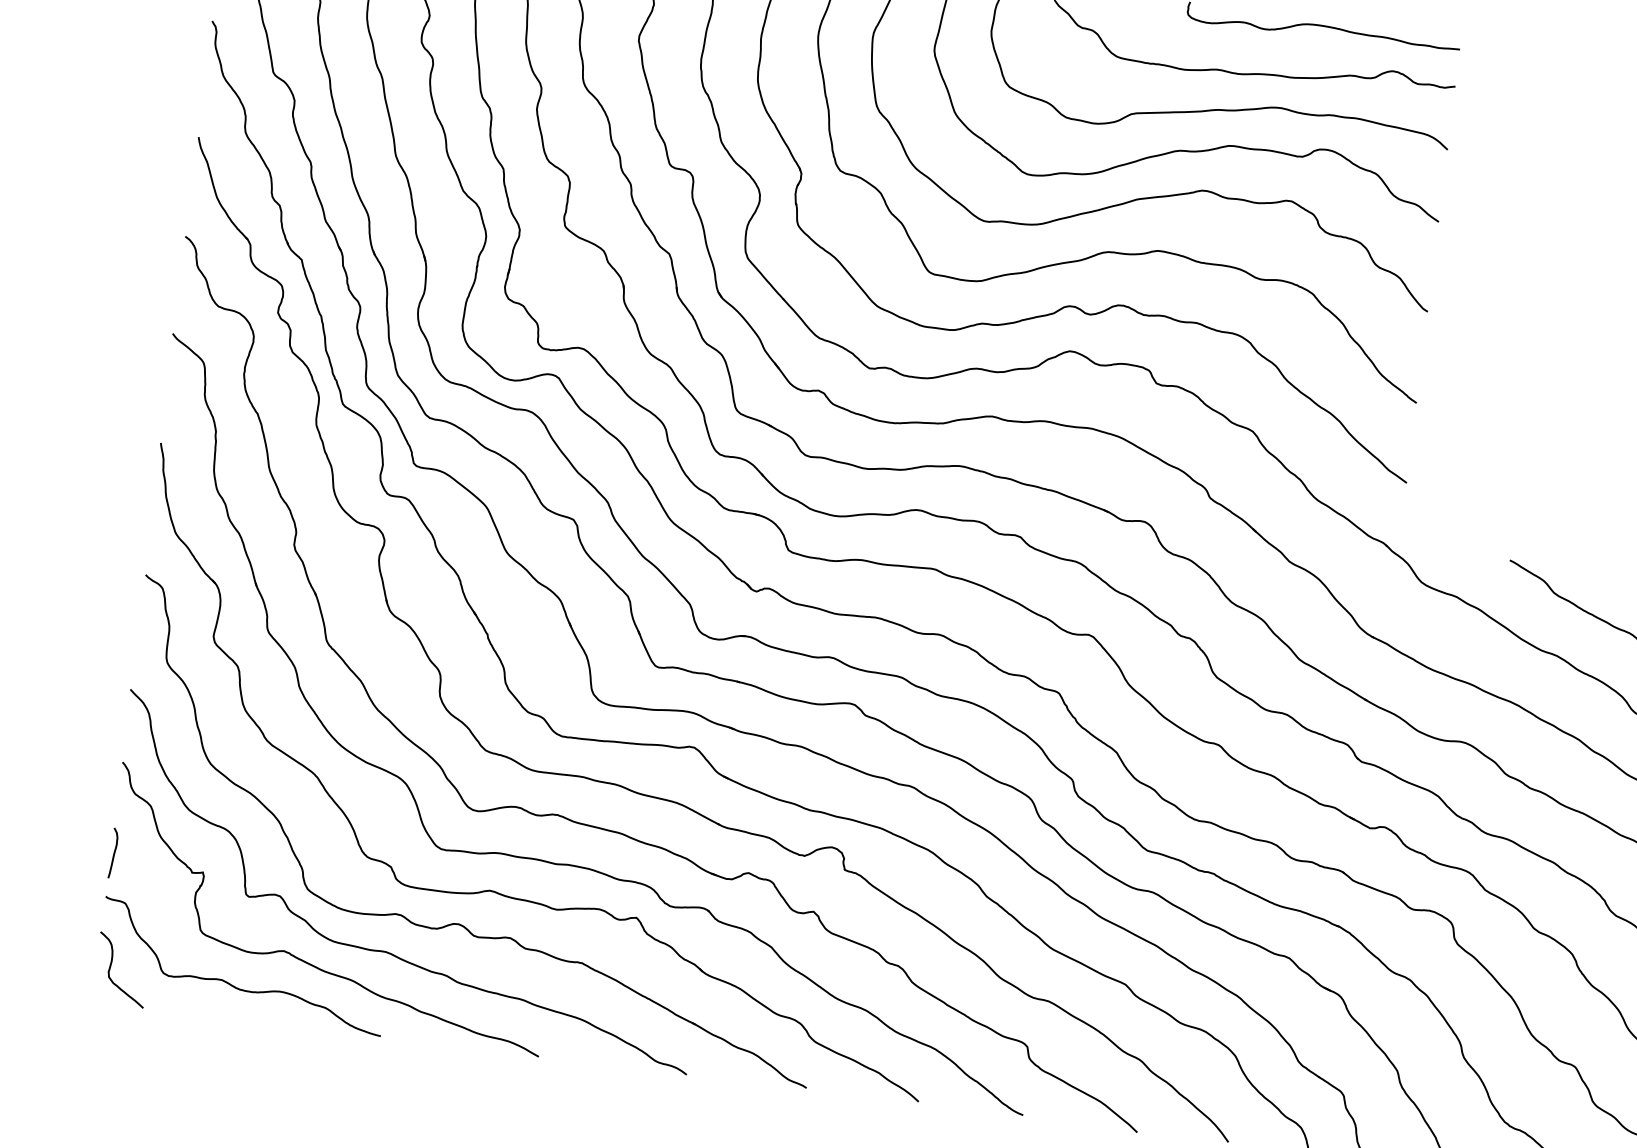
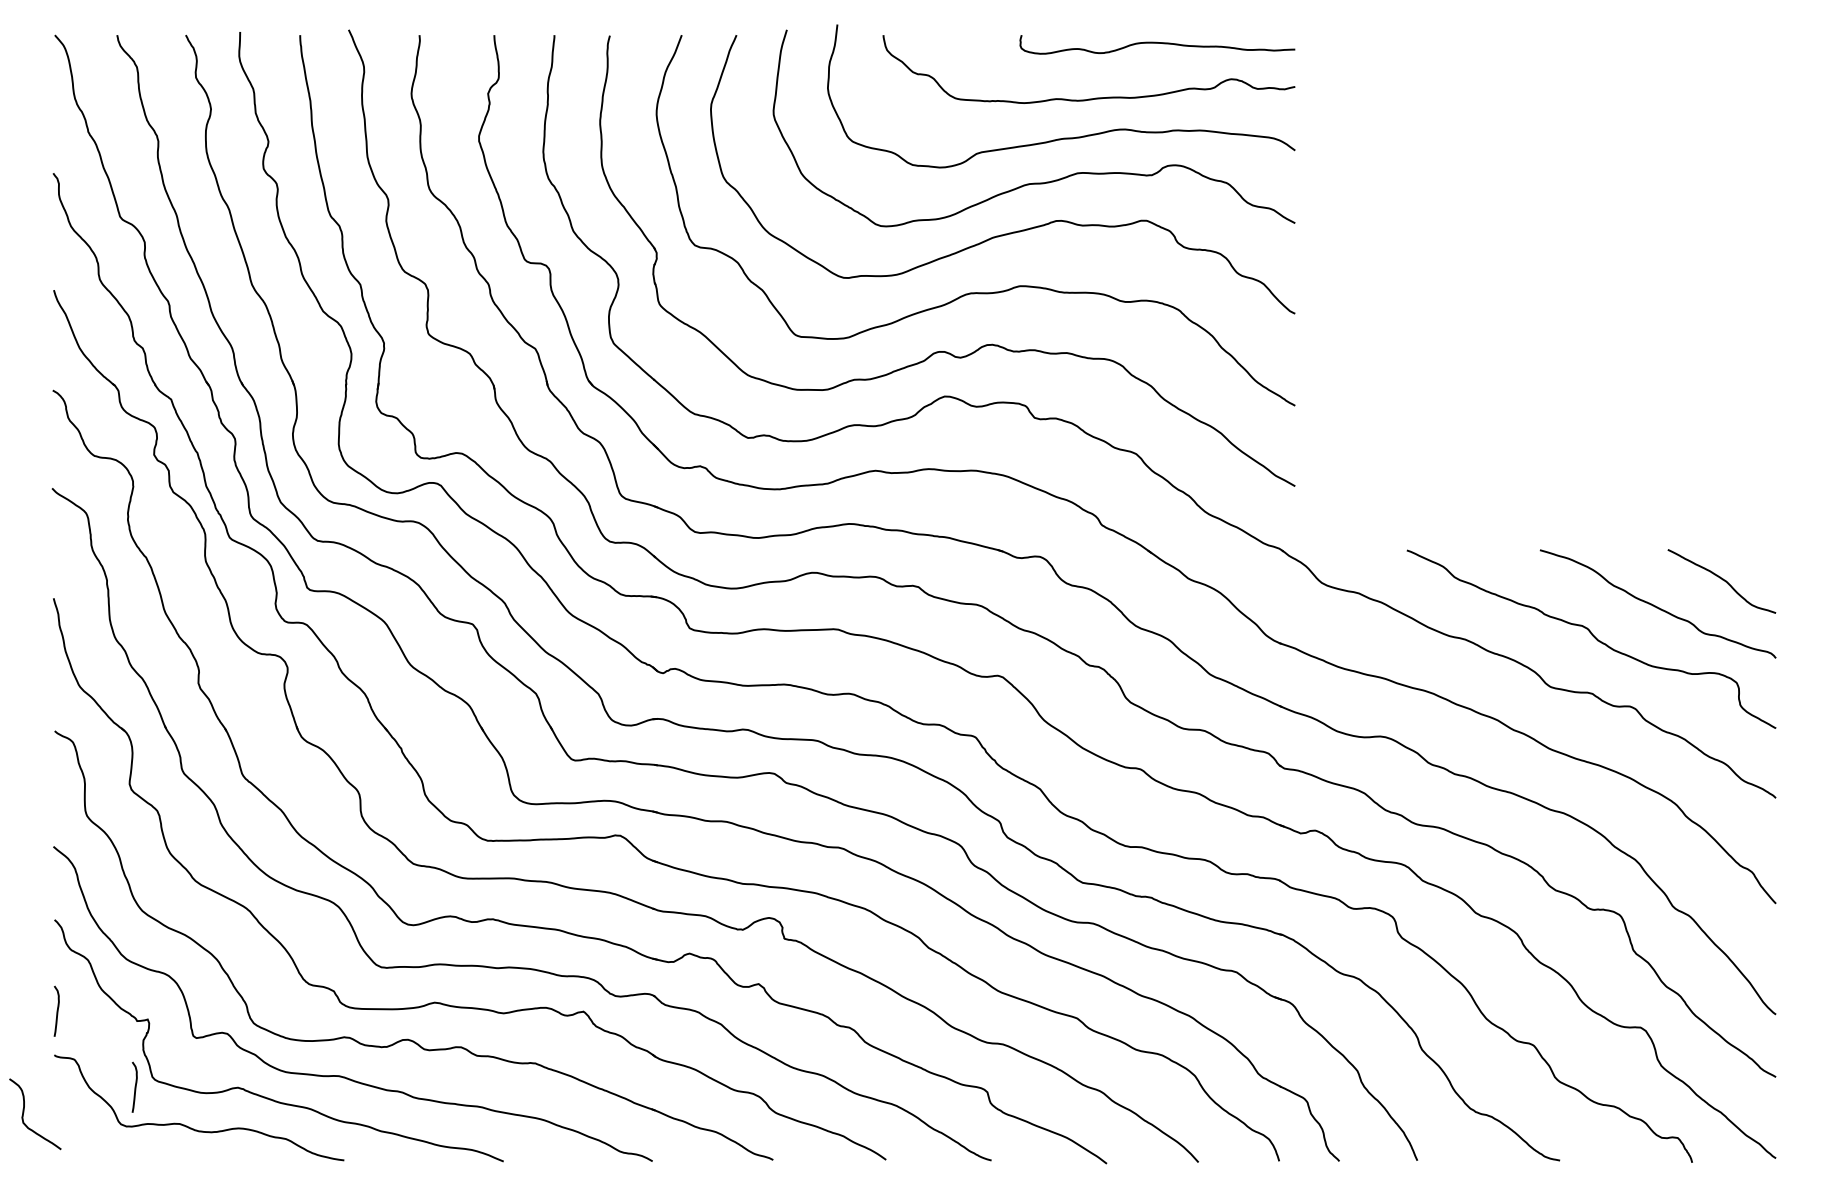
curve: (181, 937) -> (134, 1086), added
curve: (111, 966) -> (24, 1112), moved

